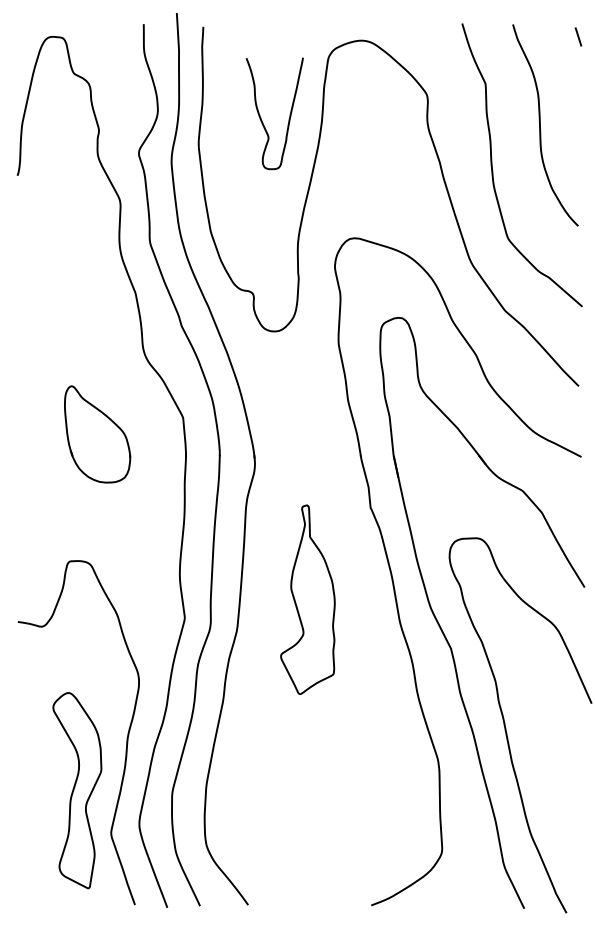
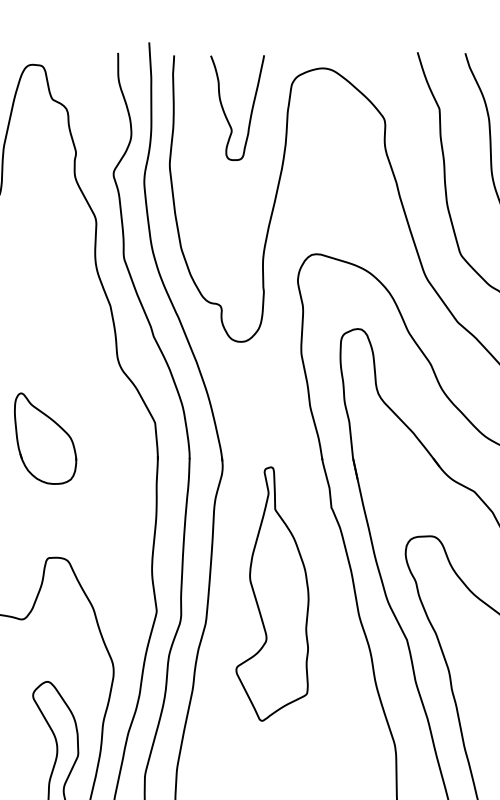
curve: (261, 117) -> (225, 111), moved
part: (97, 434) -> (45, 438), moved
part: (307, 599) -> (272, 593), size x1.43

